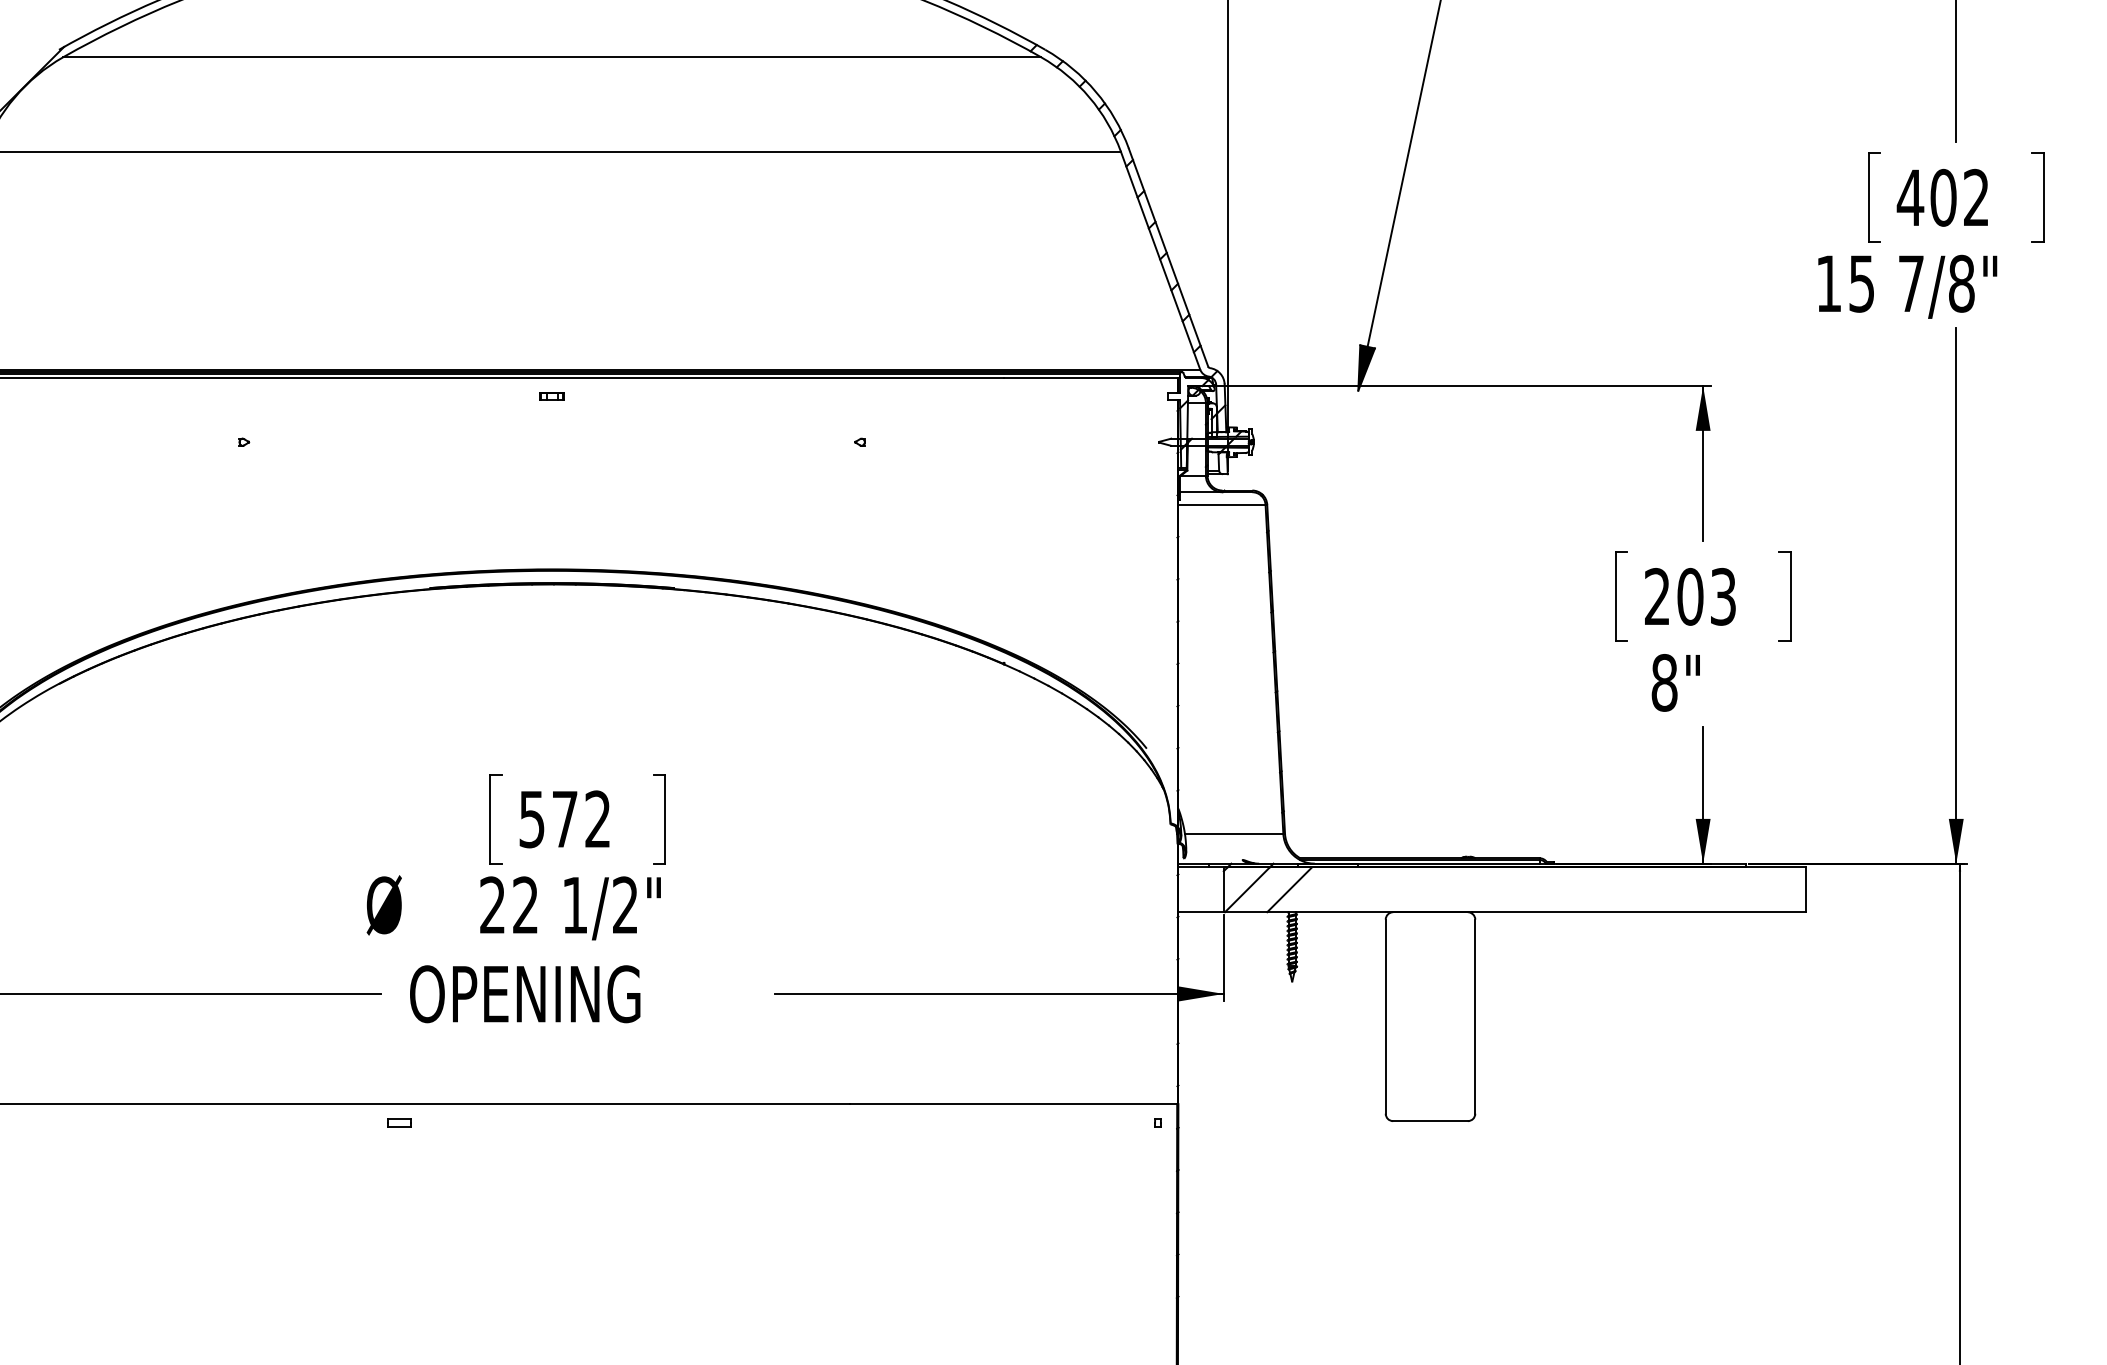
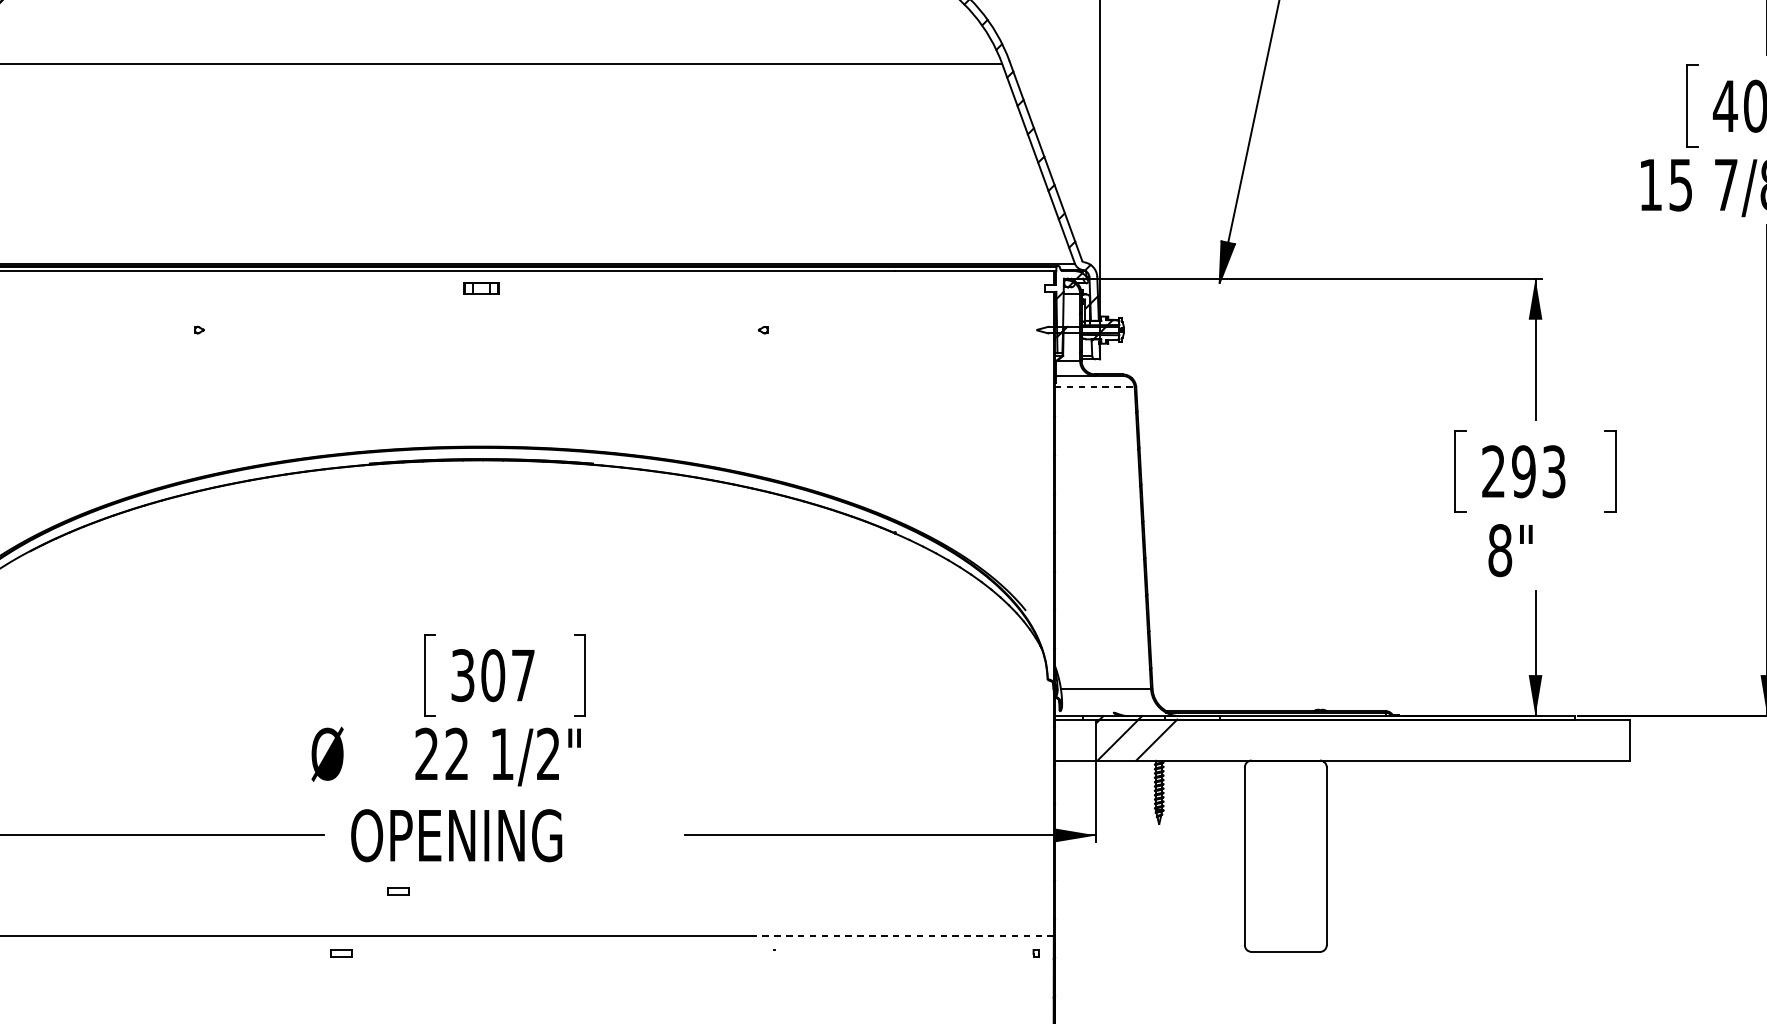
part: (551, 396) -> (480, 288), size x1.6
line: (1221, 504) -> (1094, 387), solid -> dashed
text: (1690, 596) -> (1523, 471), 203 -> 293
text: (565, 819) -> (493, 675), 572 -> 307
part: (462, 1054) -> (399, 890), added
line: (1013, 1104) -> (903, 936), solid -> dashed

